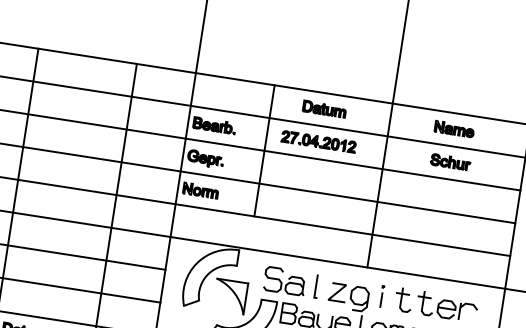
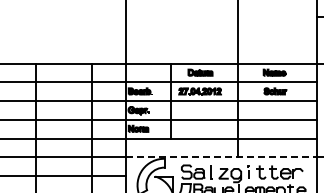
line: (338, 263) -> (221, 157), solid -> dashed

